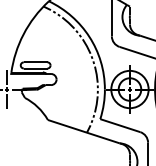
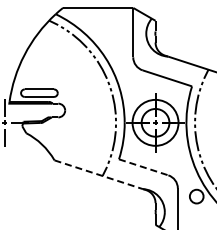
line: (120, 125) -> (143, 167), solid -> dashed
line: (84, 131) -> (99, 174), solid -> dashed

